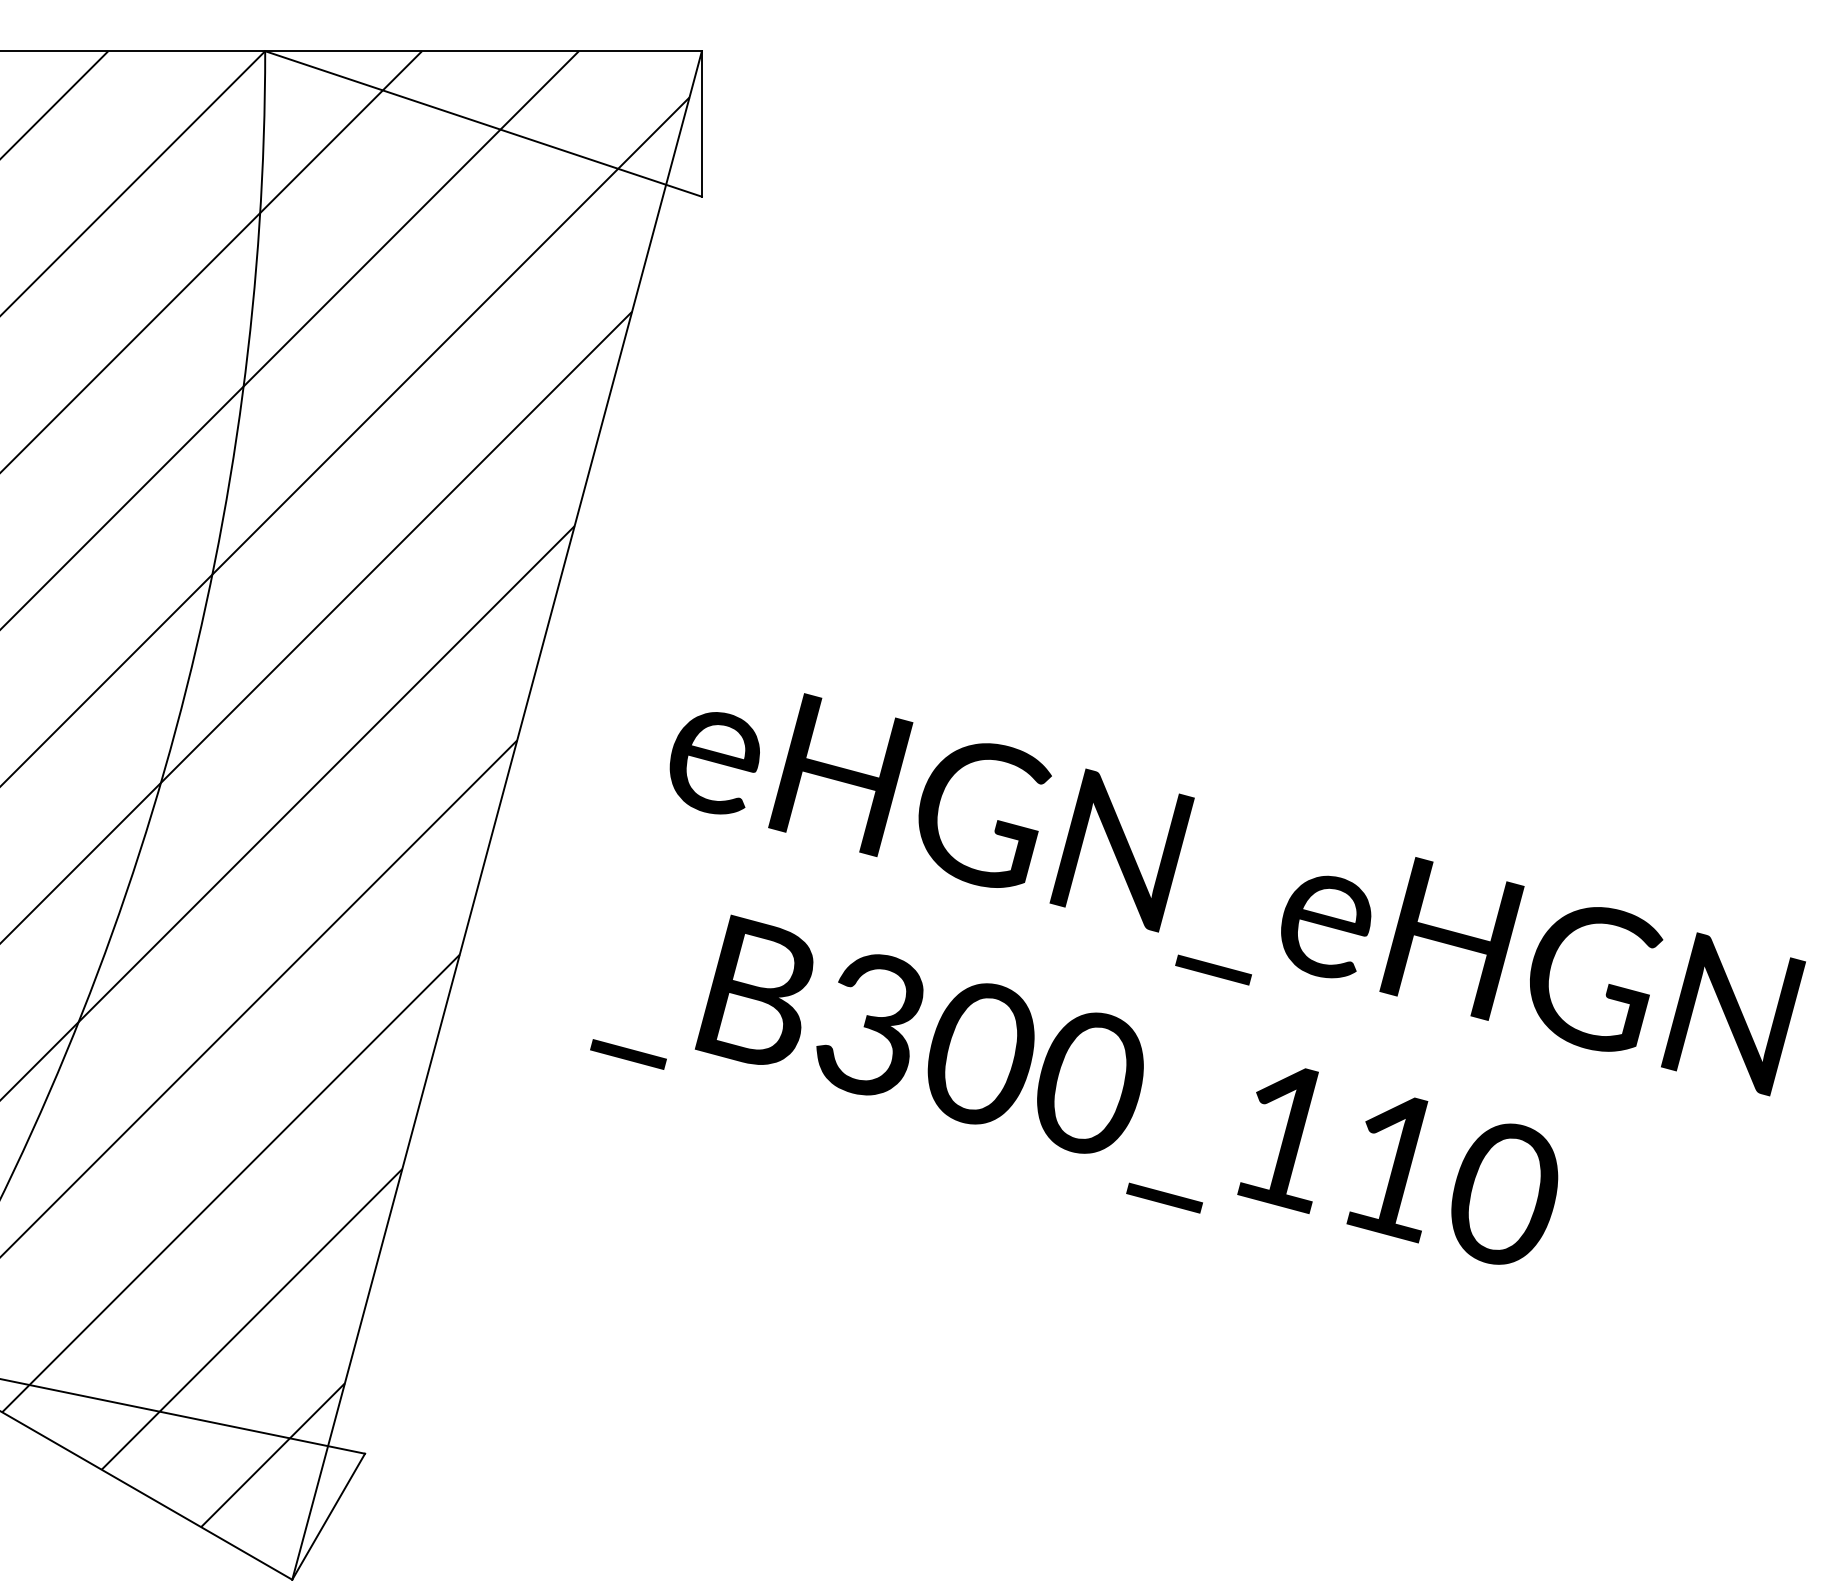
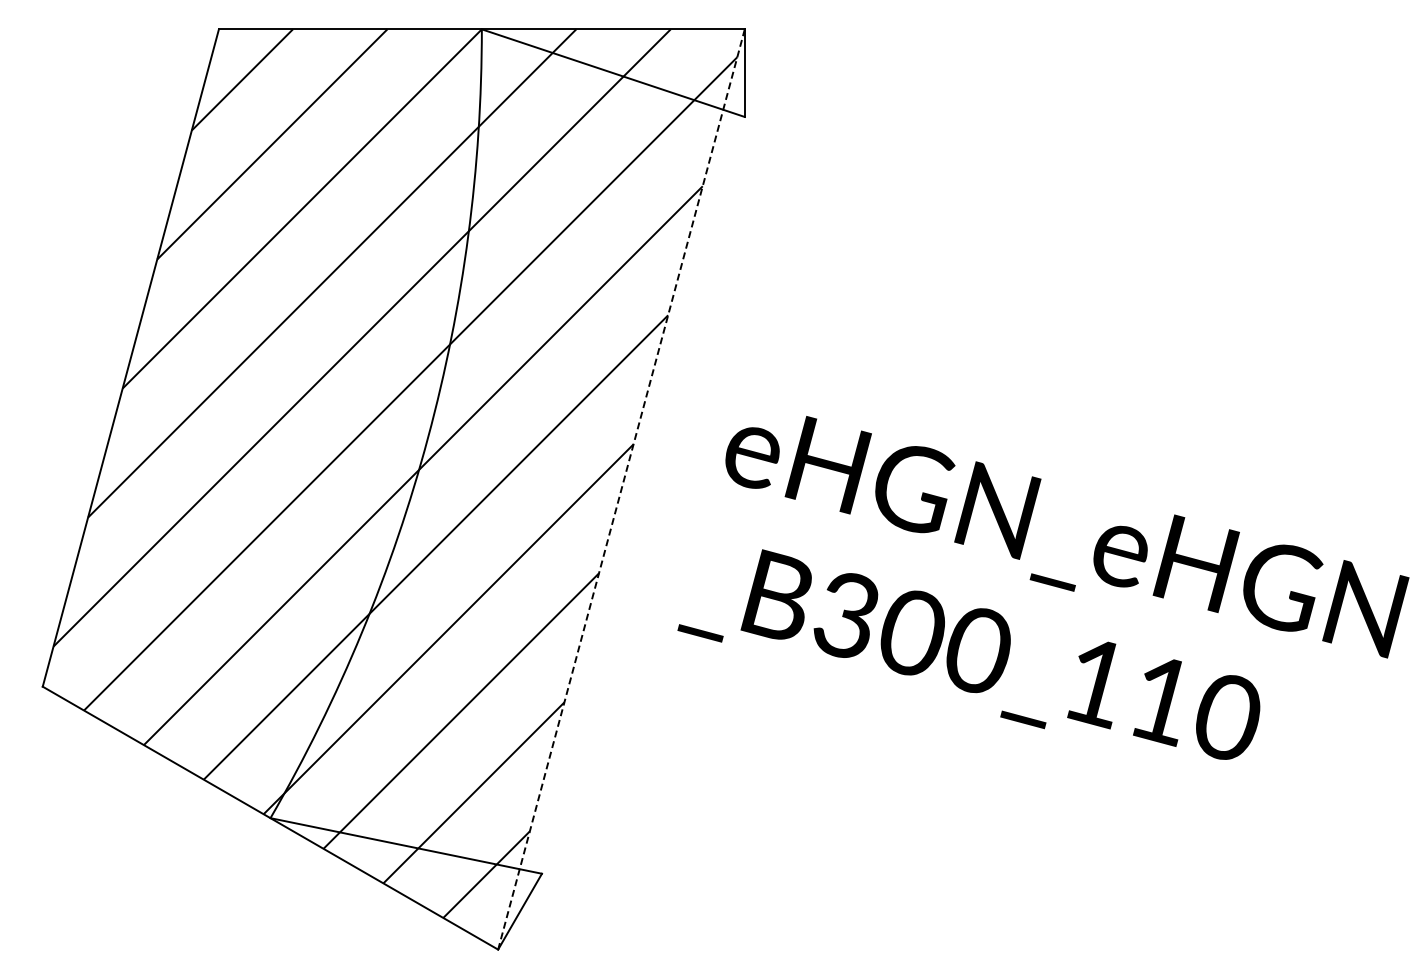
line: (497, 815) -> (621, 489), solid -> dashed

